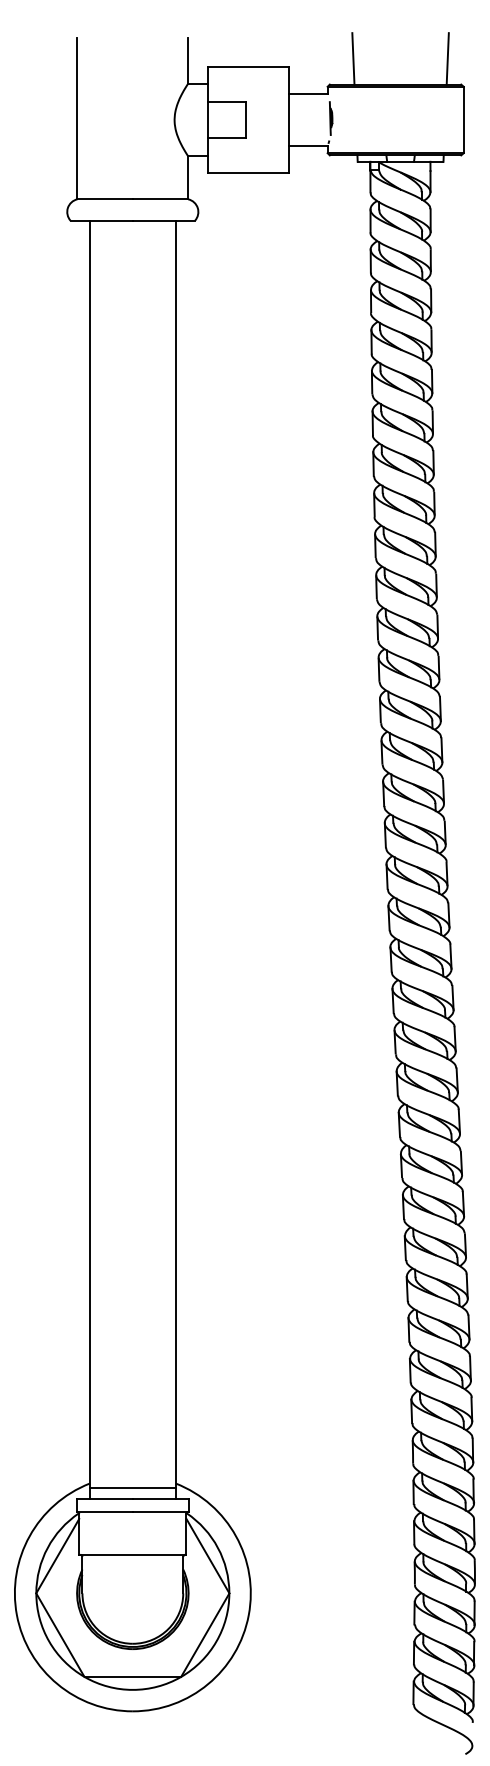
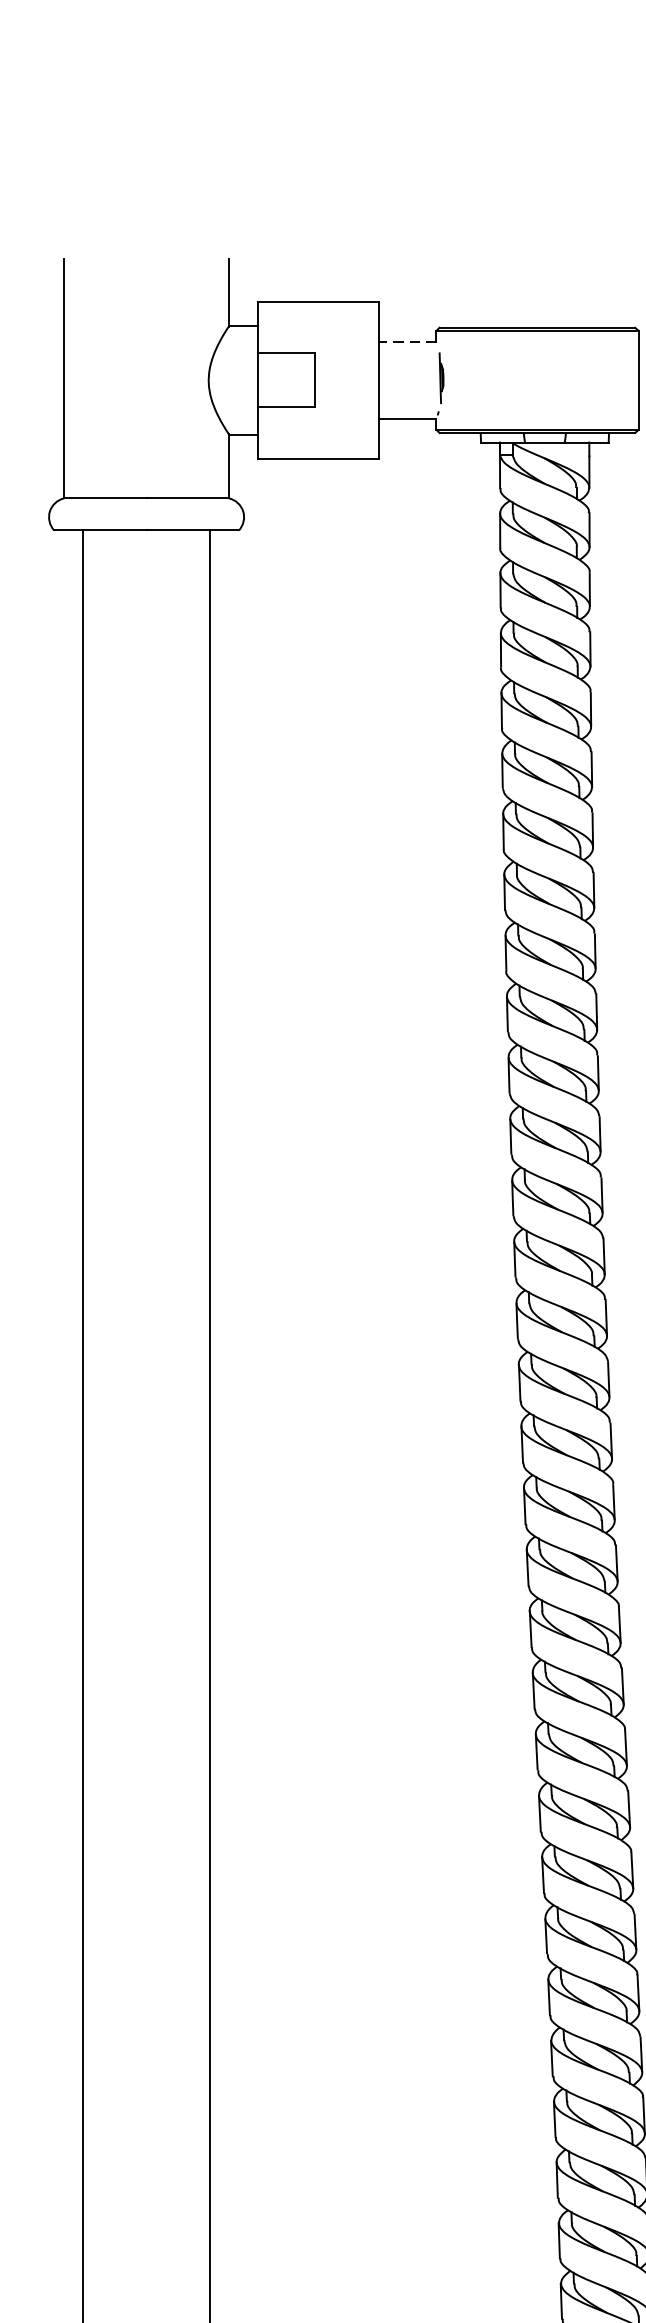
line: (353, 58) -> (474, 288), removed
line: (447, 58) -> (614, 288), removed
line: (307, 94) -> (406, 342), solid -> dashed

